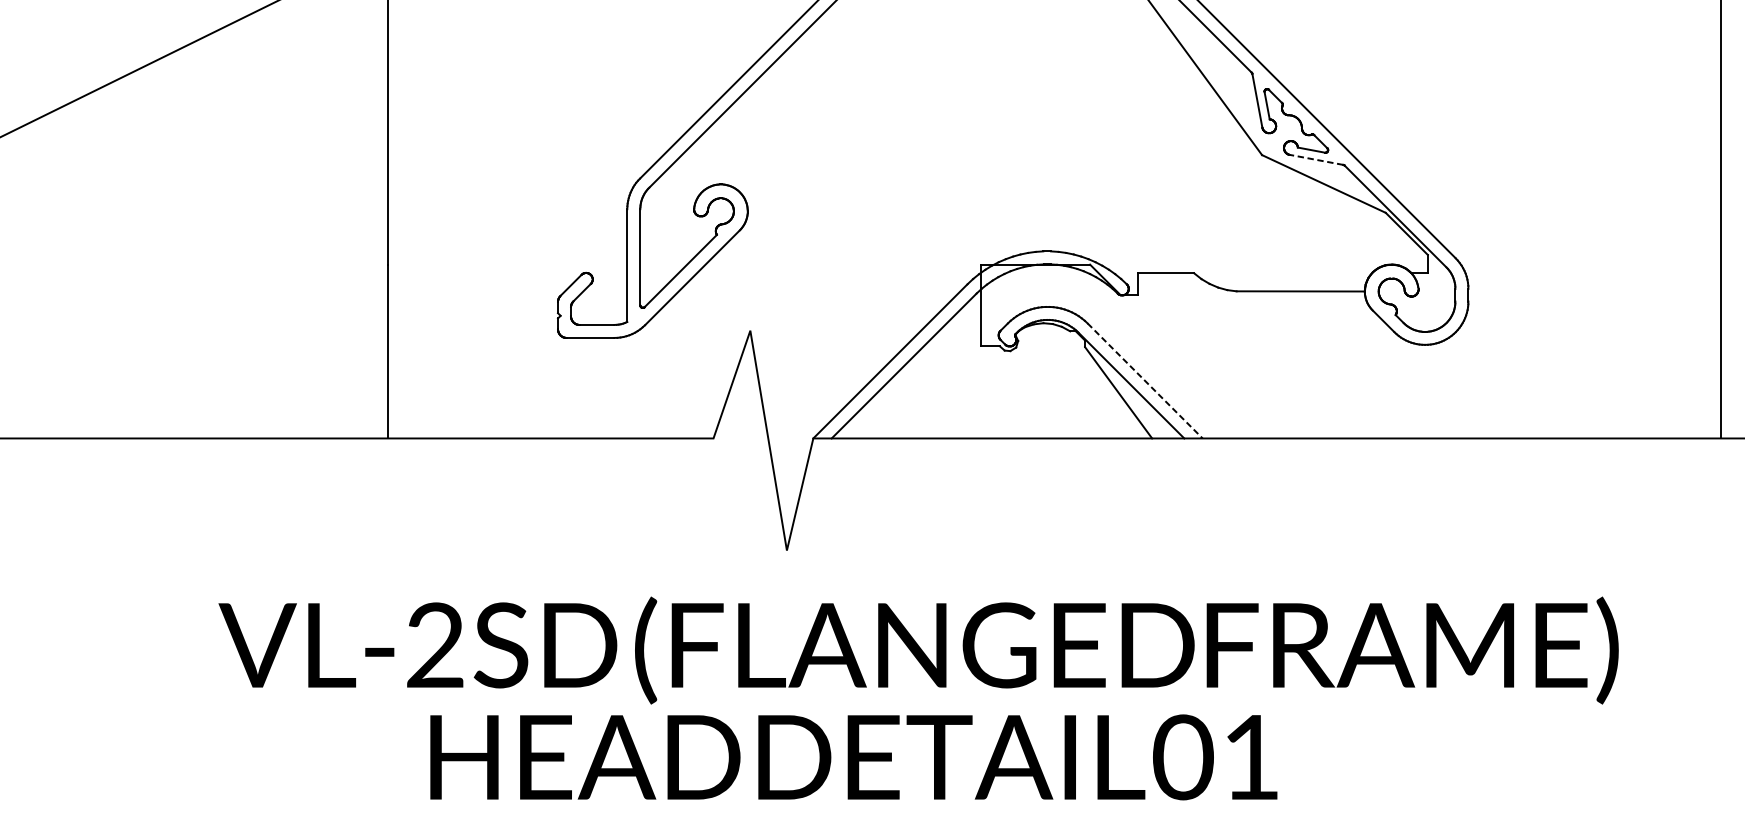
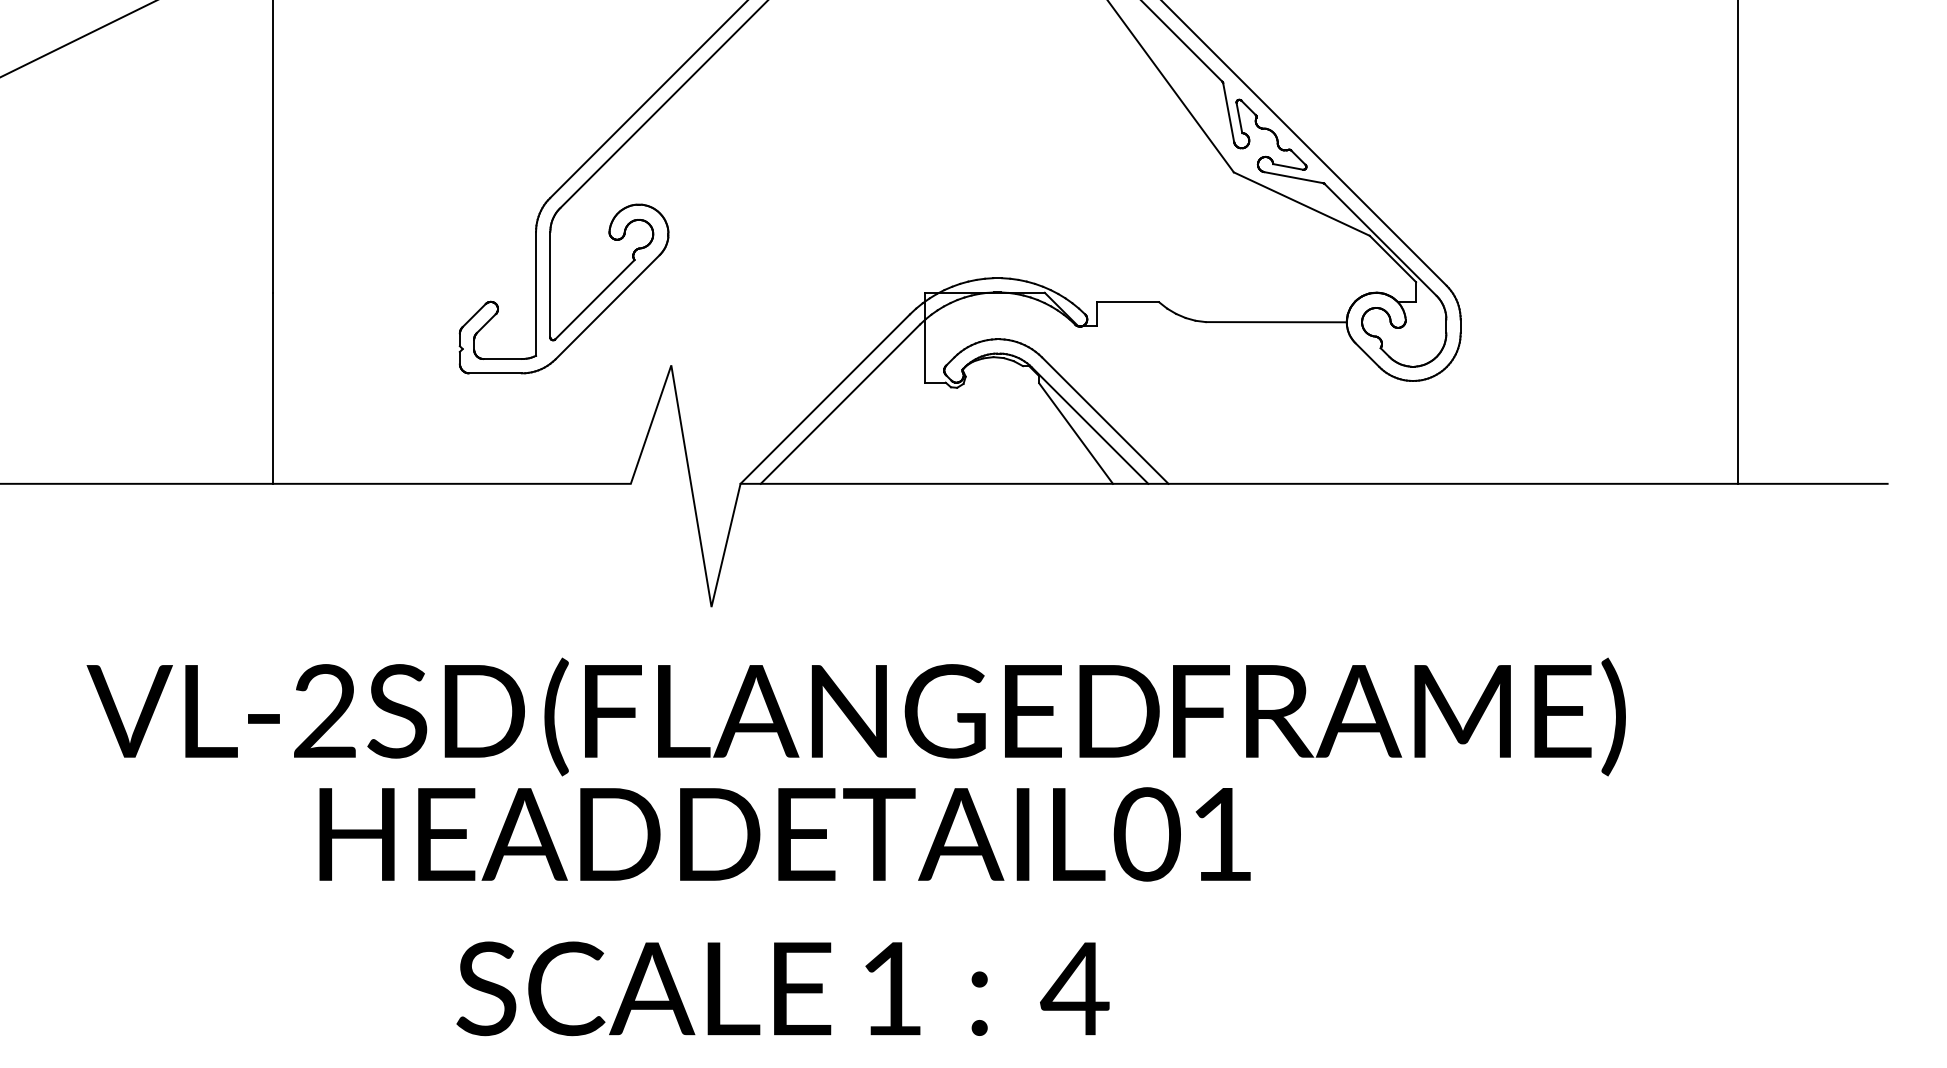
line: (1316, 159) -> (1293, 177), dashed -> solid
line: (1145, 380) -> (1105, 420), dashed -> solid

